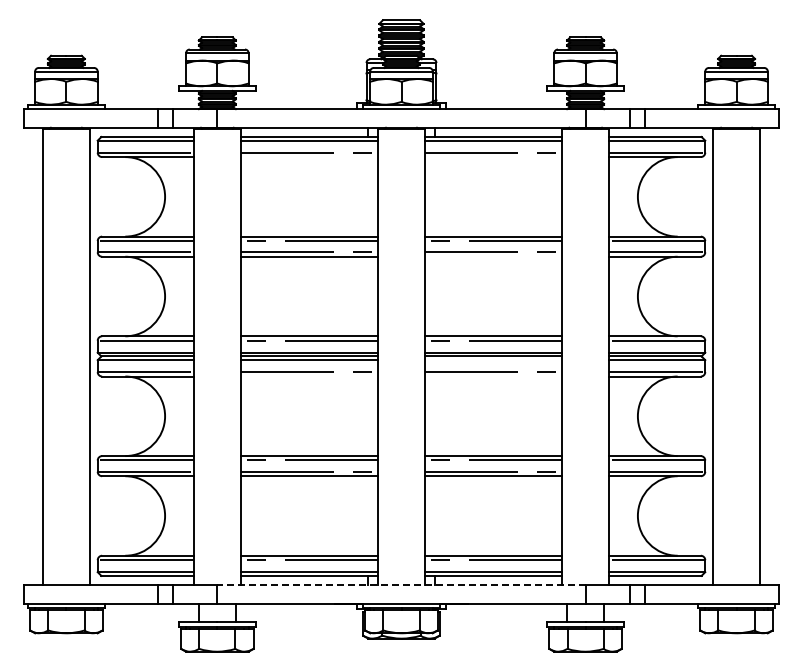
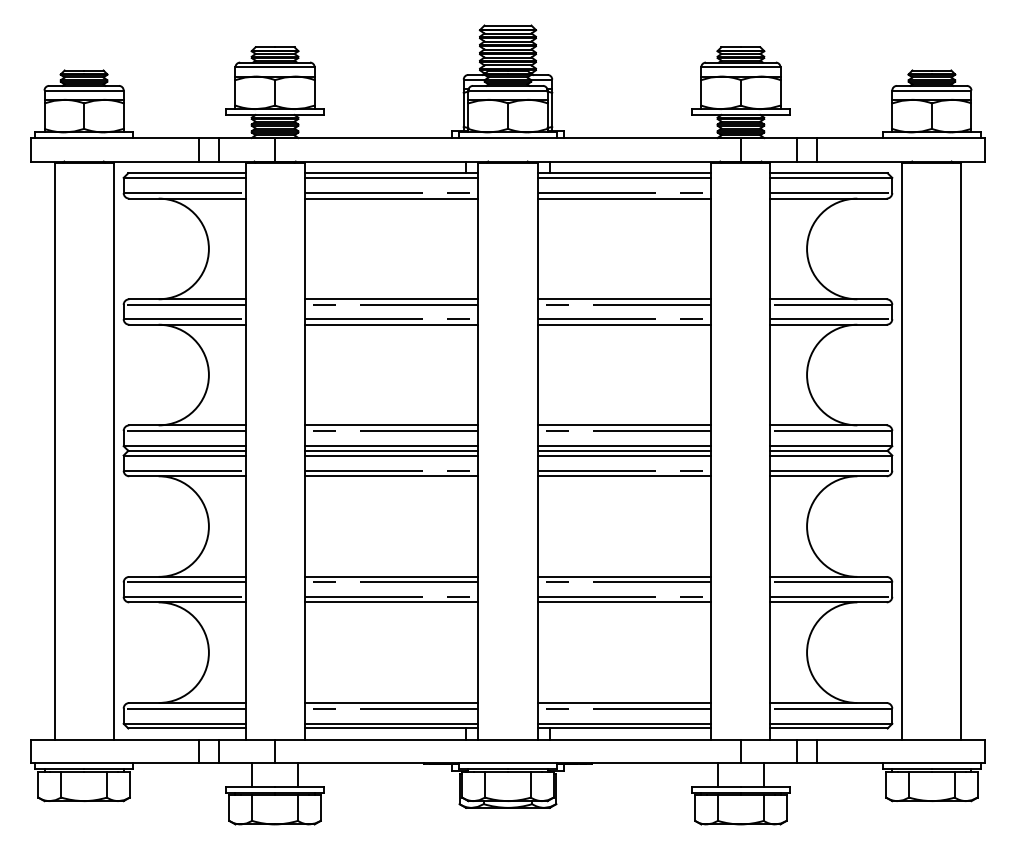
line: (309, 157) -> (391, 199), added
line: (493, 157) -> (624, 199), added
line: (493, 256) -> (624, 324), added
line: (493, 360) -> (624, 455), added
line: (309, 376) -> (391, 476), added
line: (493, 376) -> (624, 476), added
line: (401, 585) -> (508, 740), dashed -> solid

